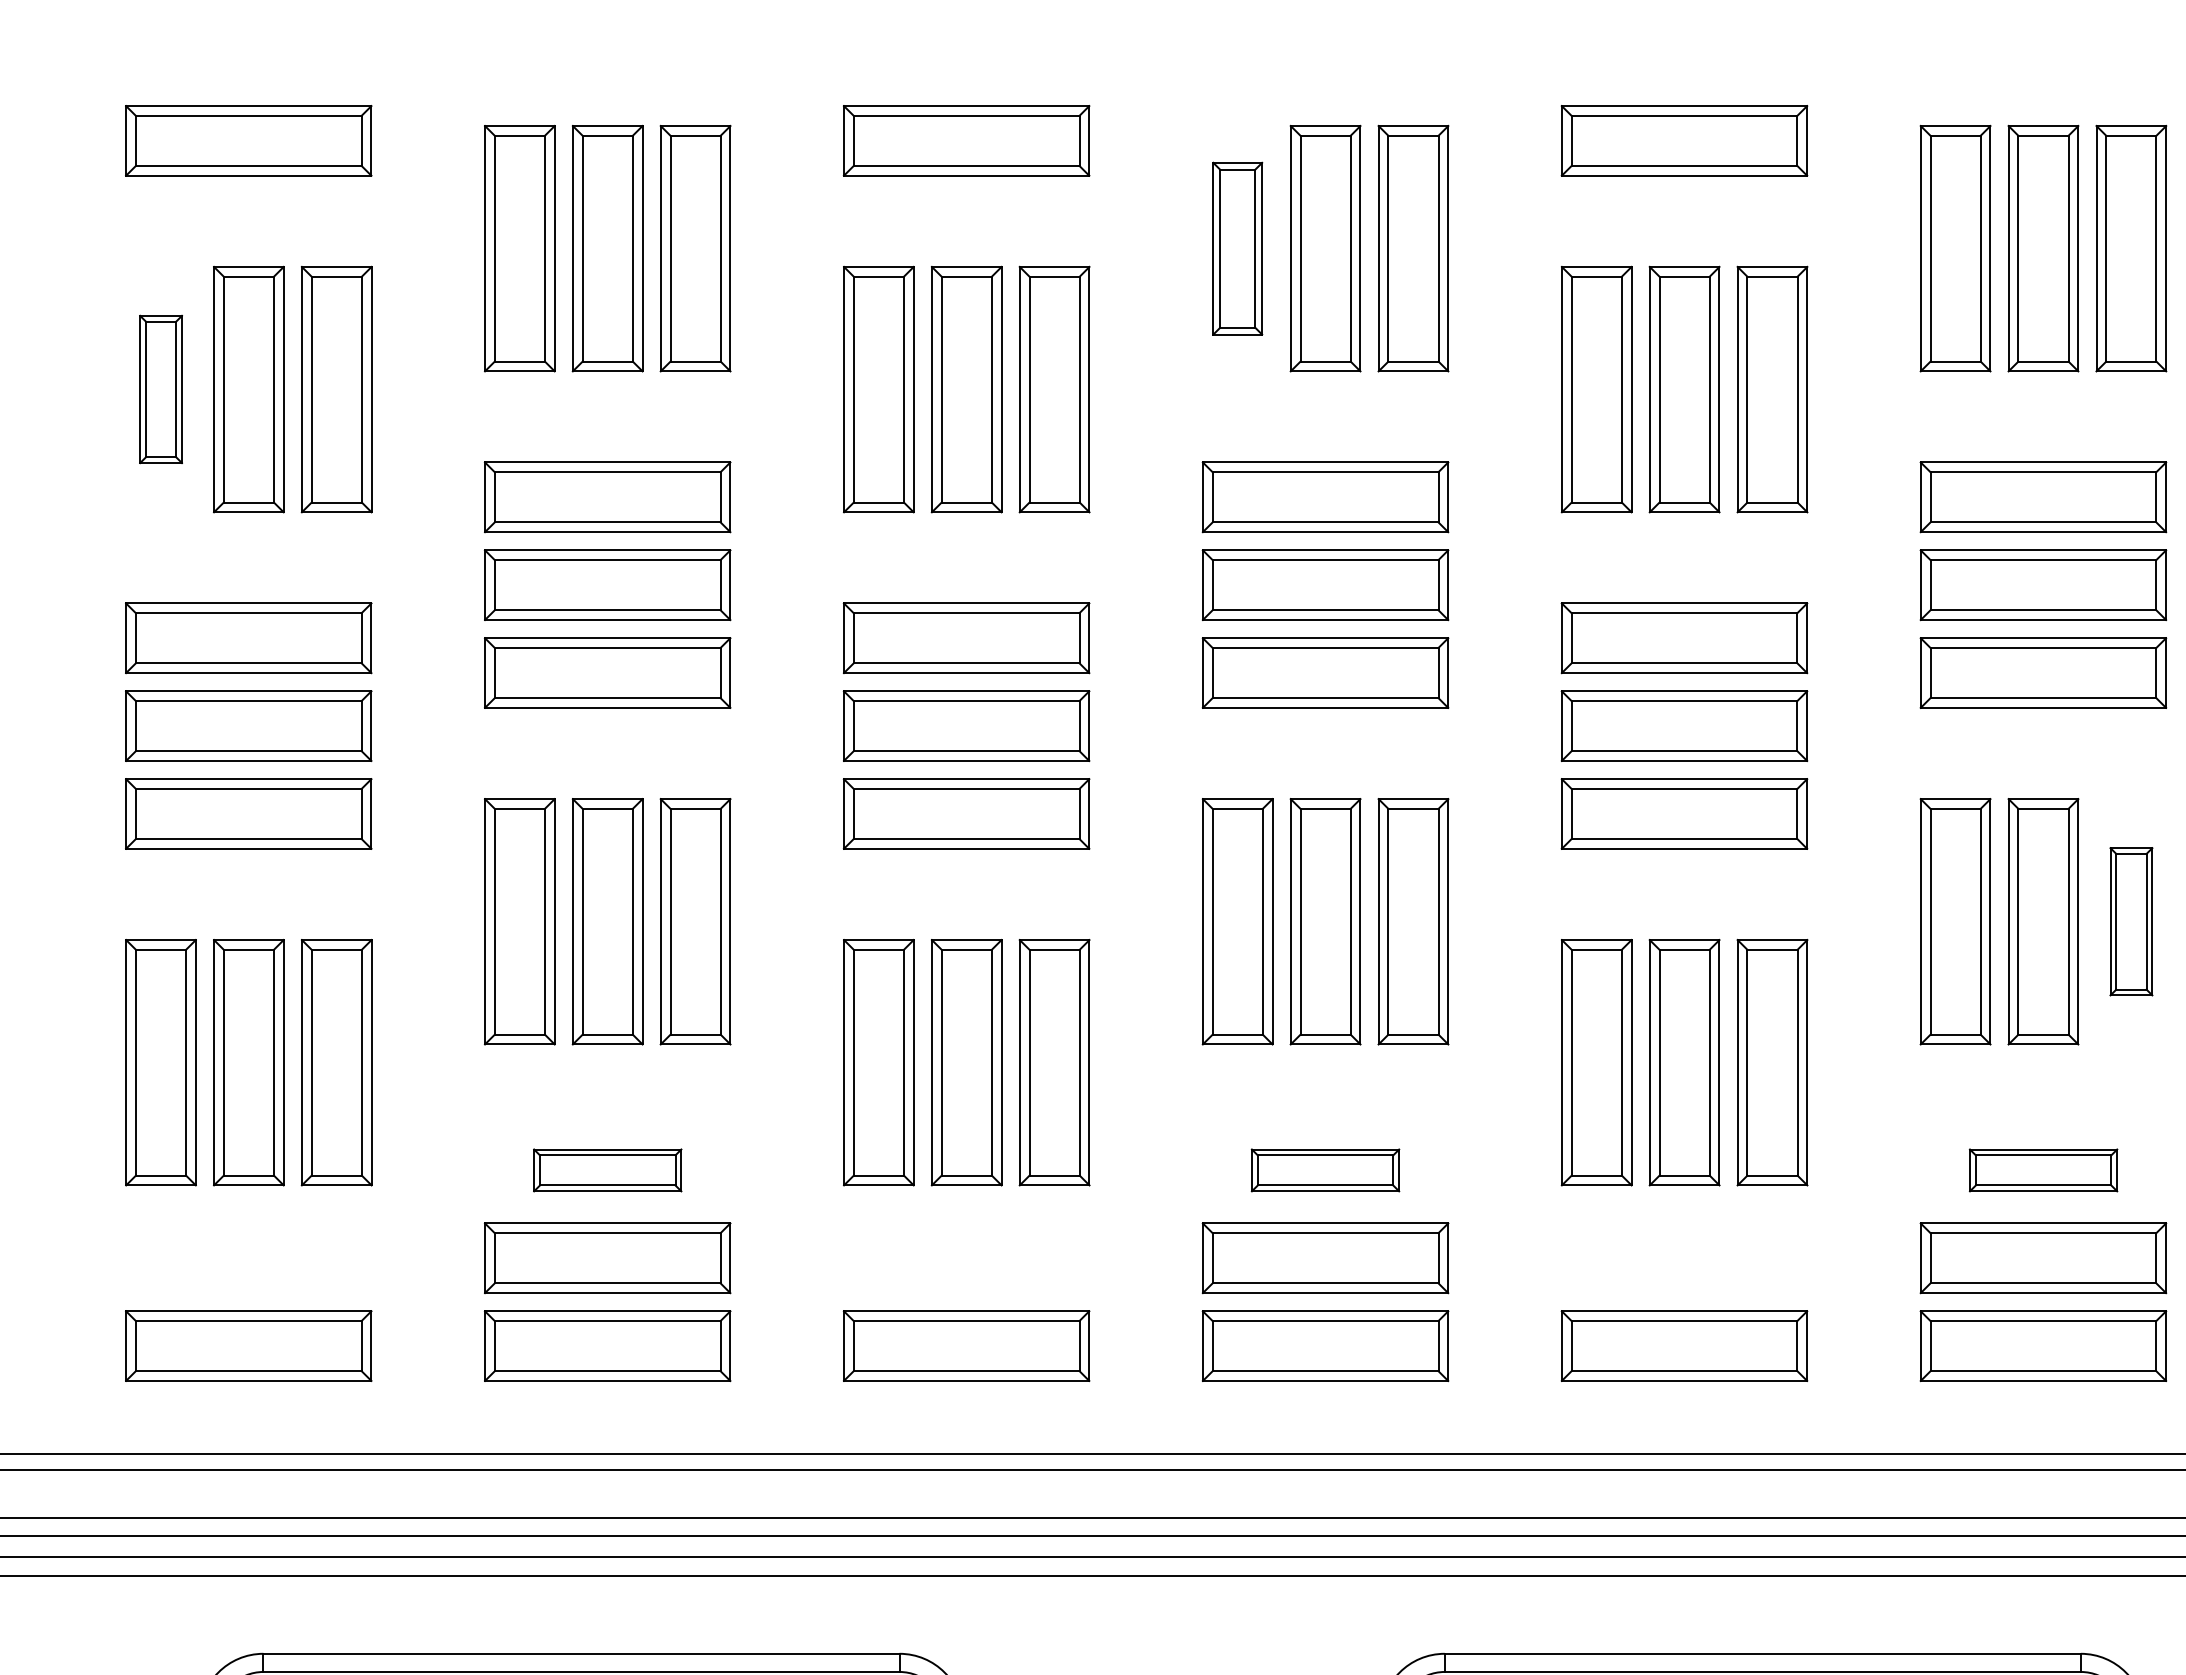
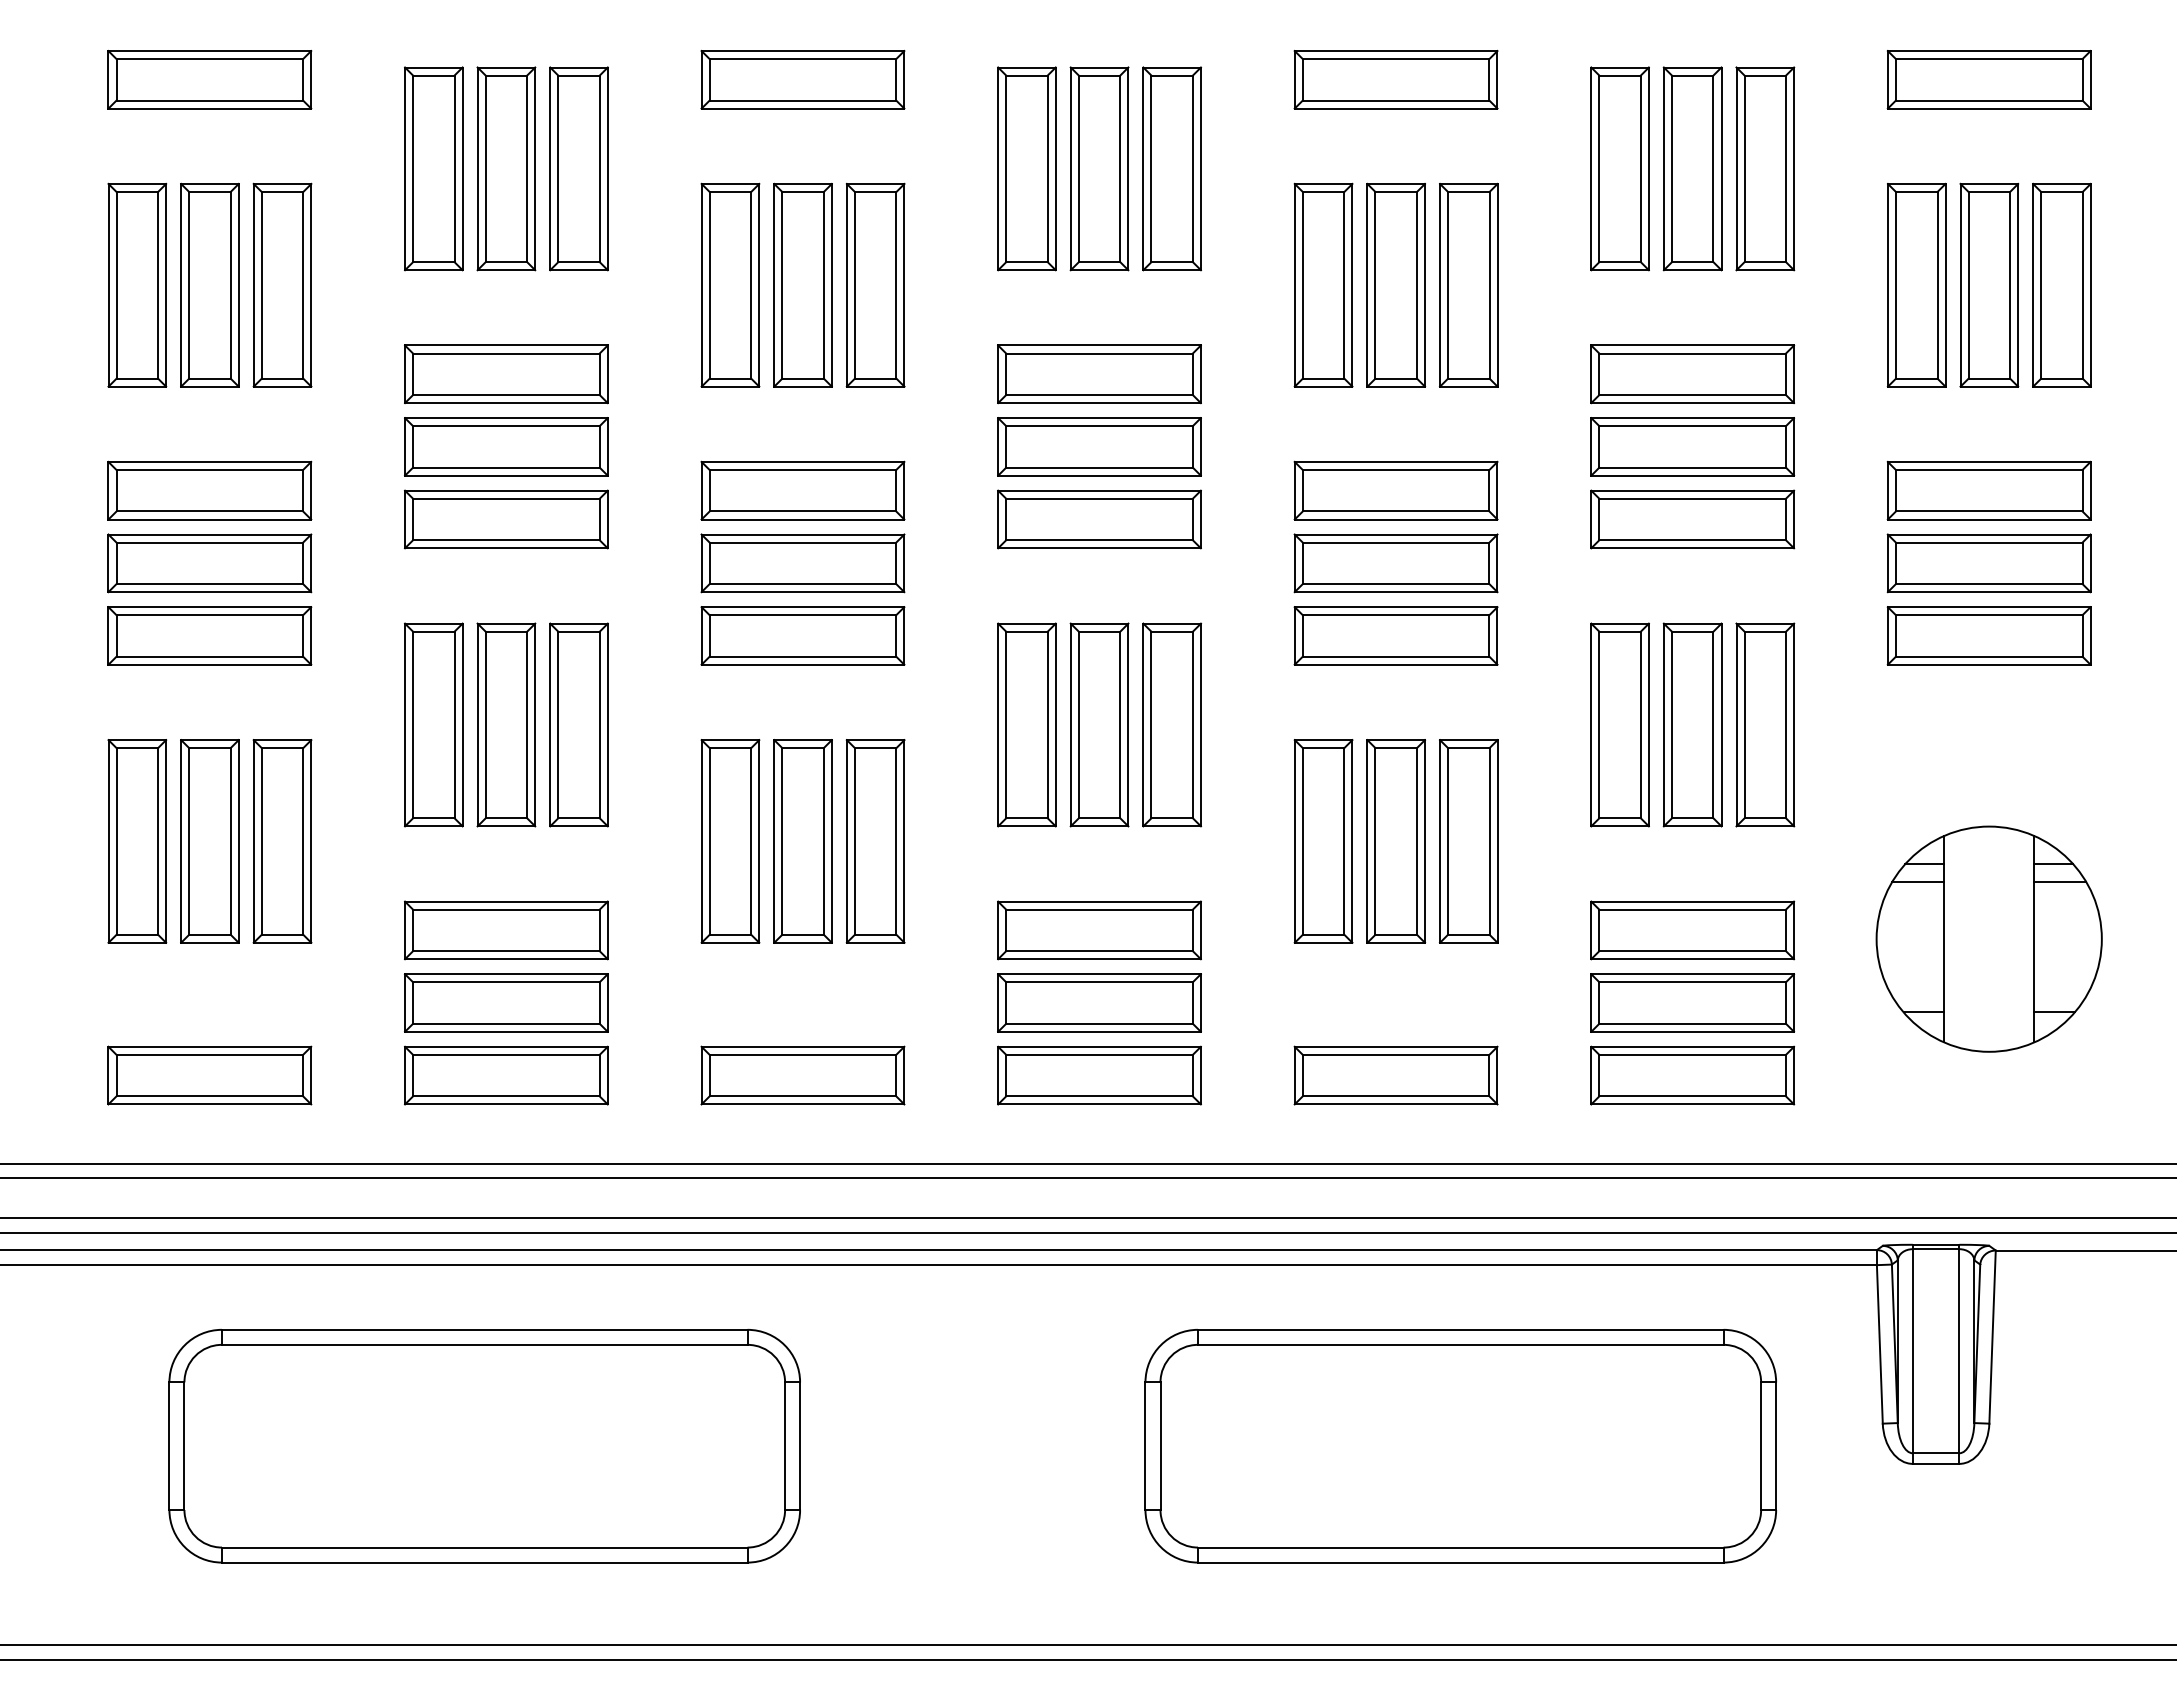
part: (1237, 248) -> (1026, 168), size x1.43
part: (161, 388) -> (137, 284), size x1.67
part: (2131, 921) -> (1765, 724), size x1.67
part: (607, 1170) -> (506, 930), size x1.67
part: (1325, 1170) -> (1099, 930), size x1.67
part: (2043, 1170) -> (1692, 930), size x1.67

